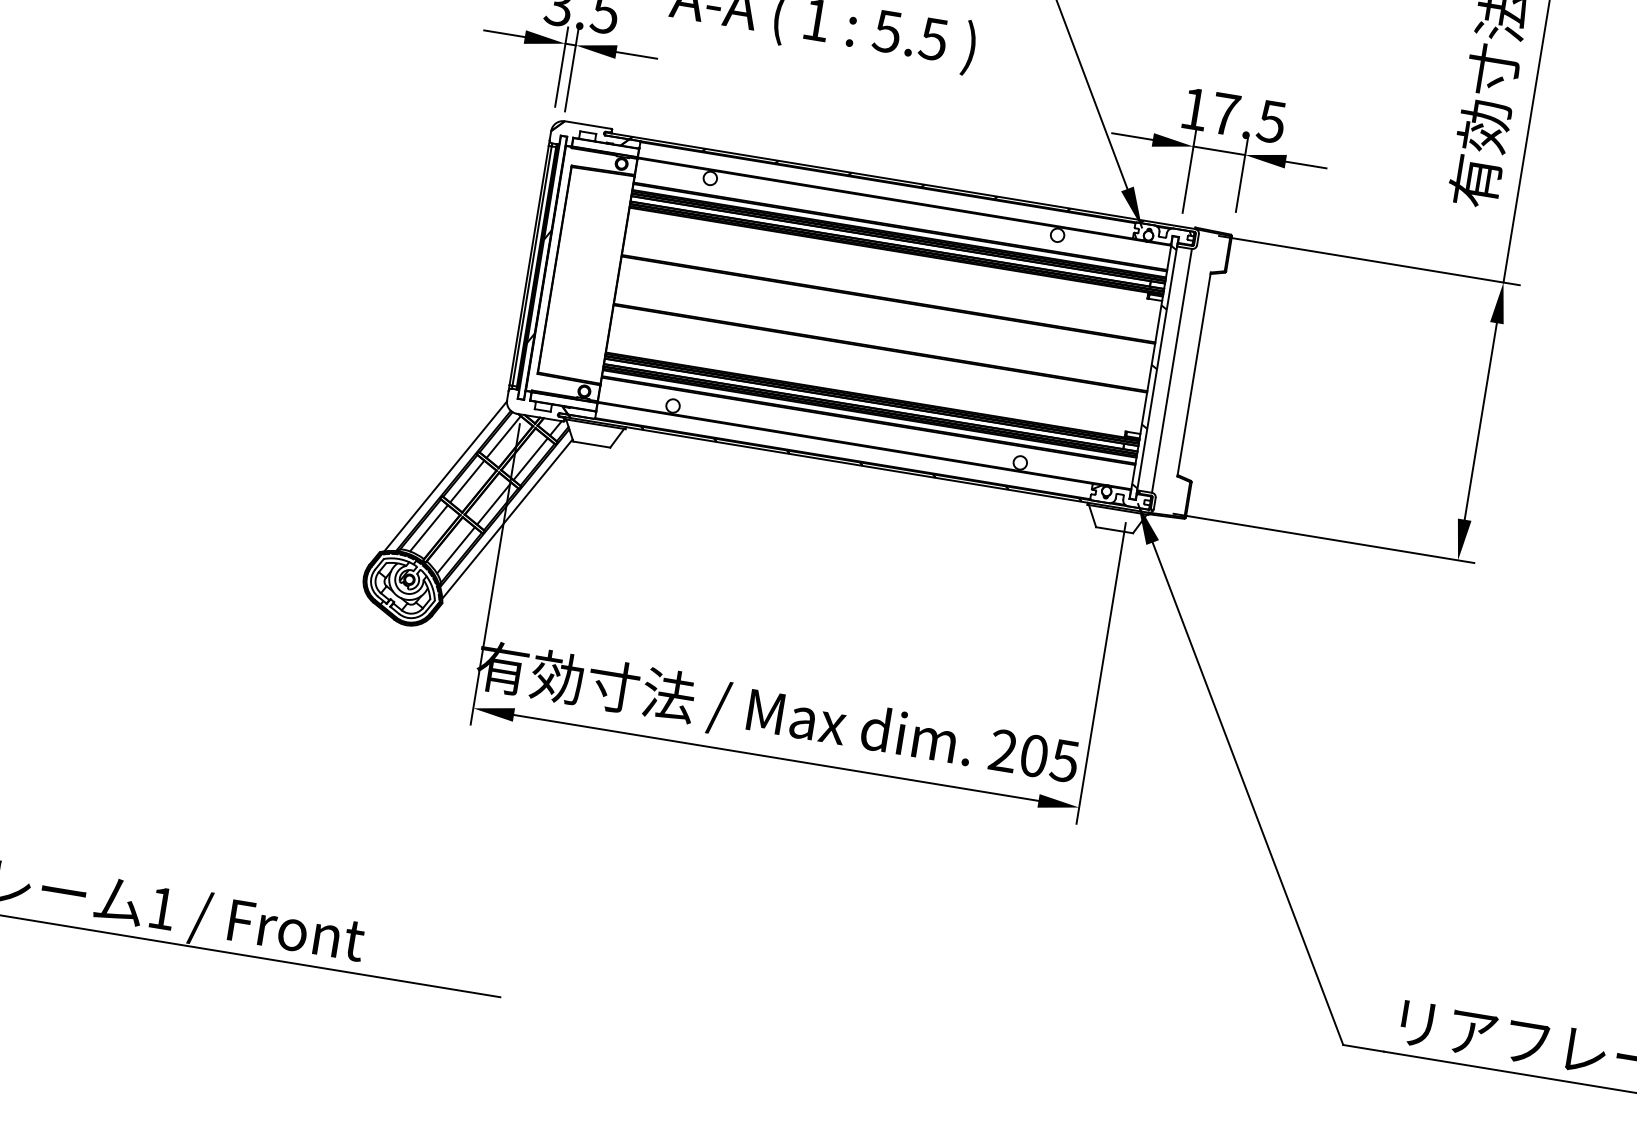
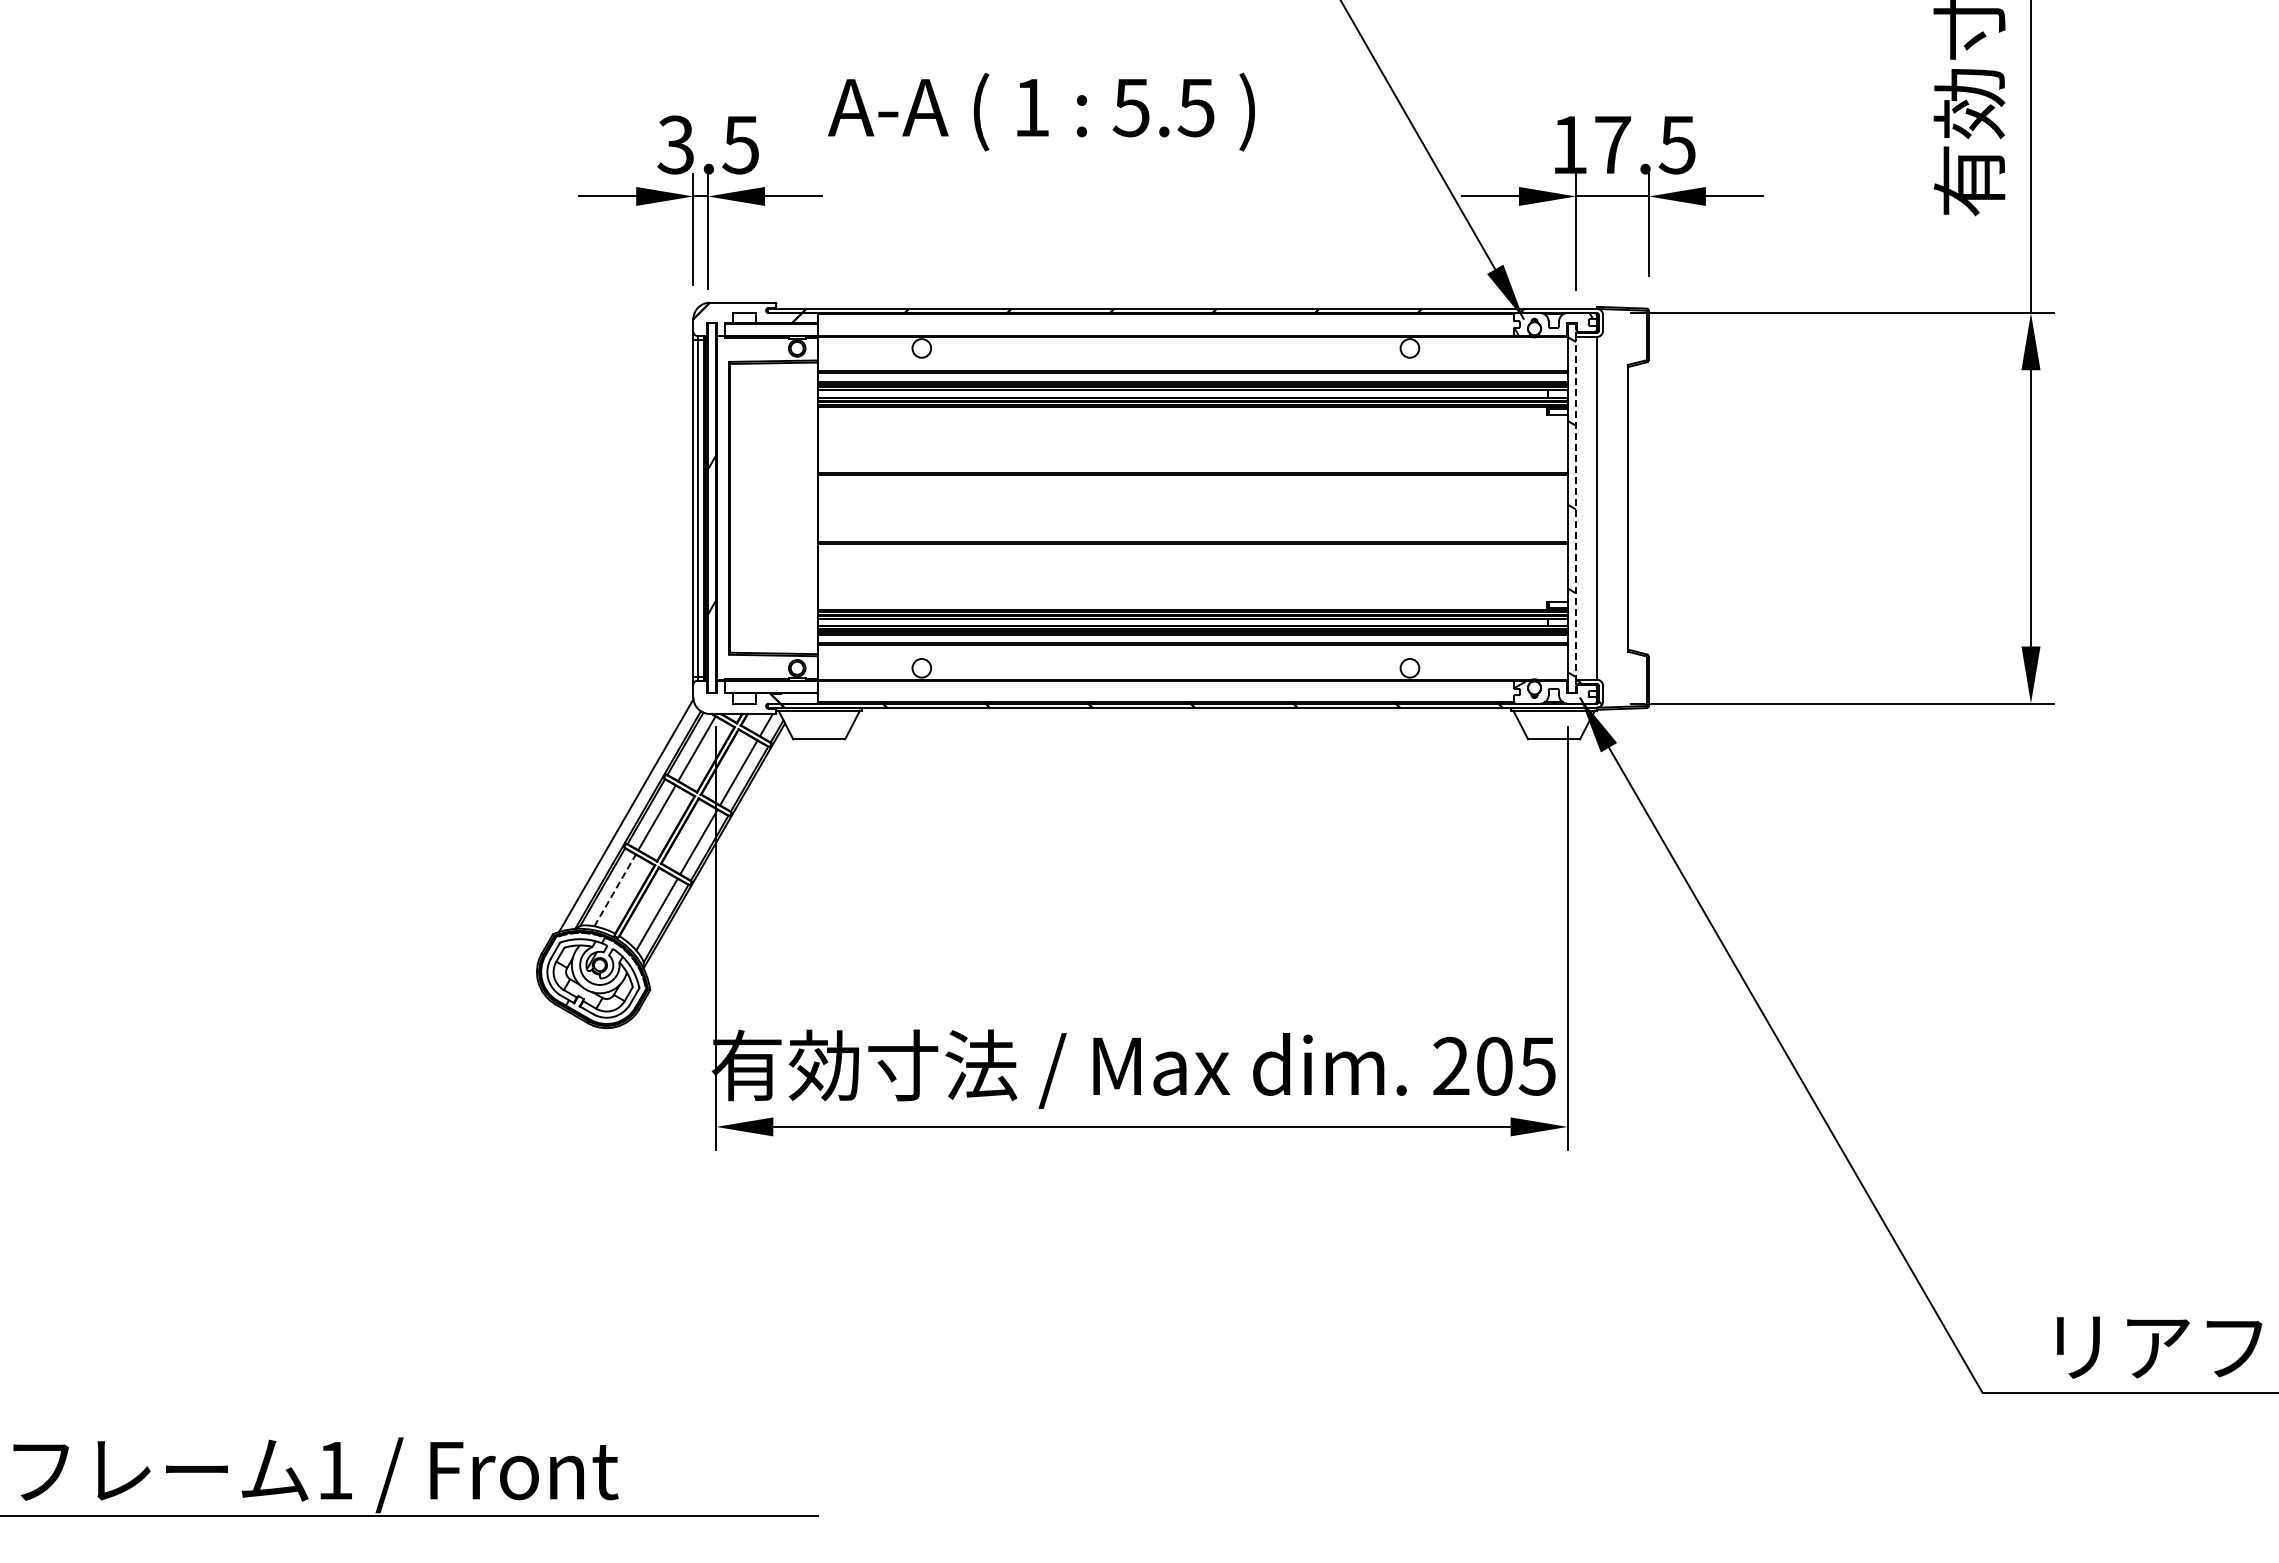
line: (1157, 367) -> (1576, 507), solid -> dashed
line: (507, 518) -> (720, 859), removed
line: (429, 528) -> (615, 890), solid -> dashed

